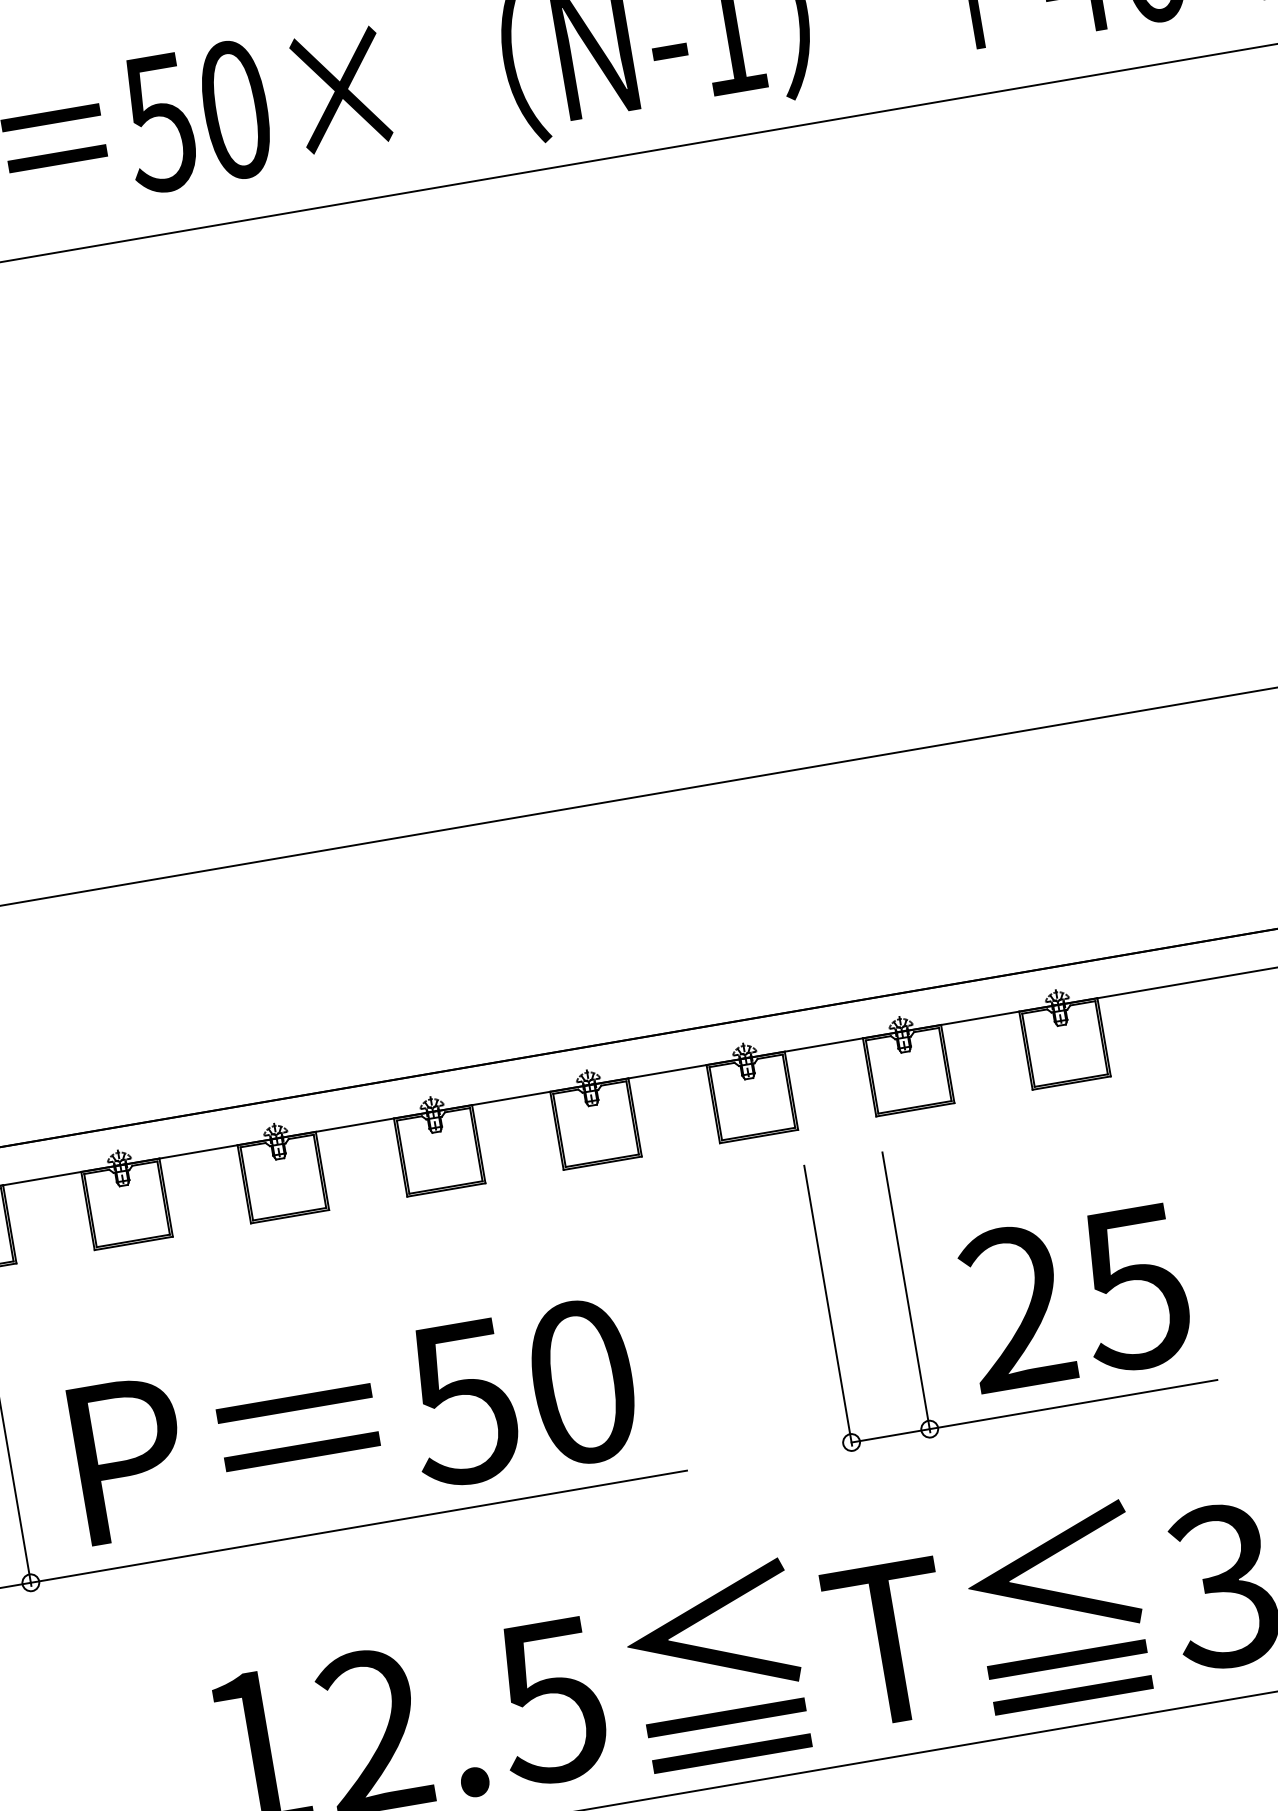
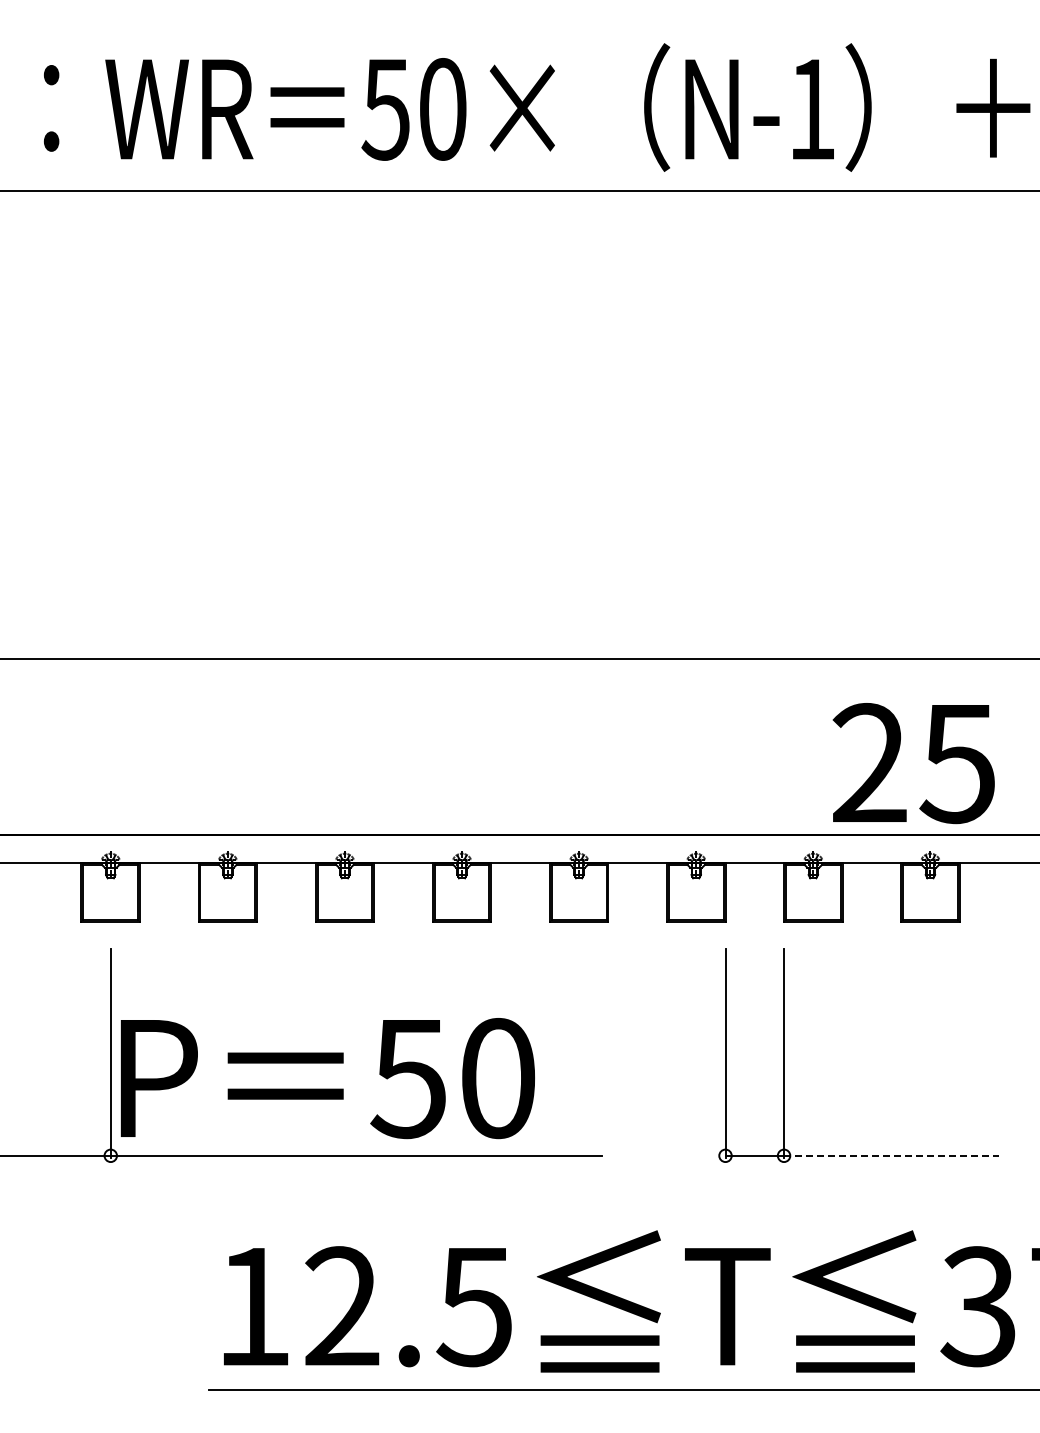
text: (1075, 1297) -> (913, 763), moved
line: (1073, 1404) -> (891, 1155), solid -> dashed
text: (354, 1421) -> (327, 1078), moved

